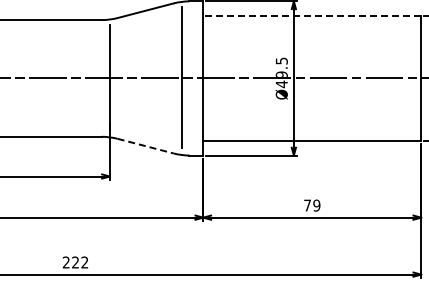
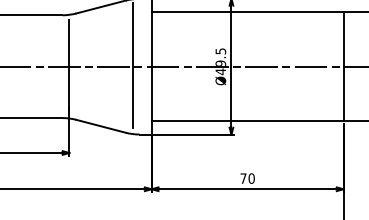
line: (312, 16) -> (247, 12), dashed -> solid
line: (146, 146) -> (101, 126), dashed -> solid
text: (316, 205) -> (251, 178), 79 -> 70

